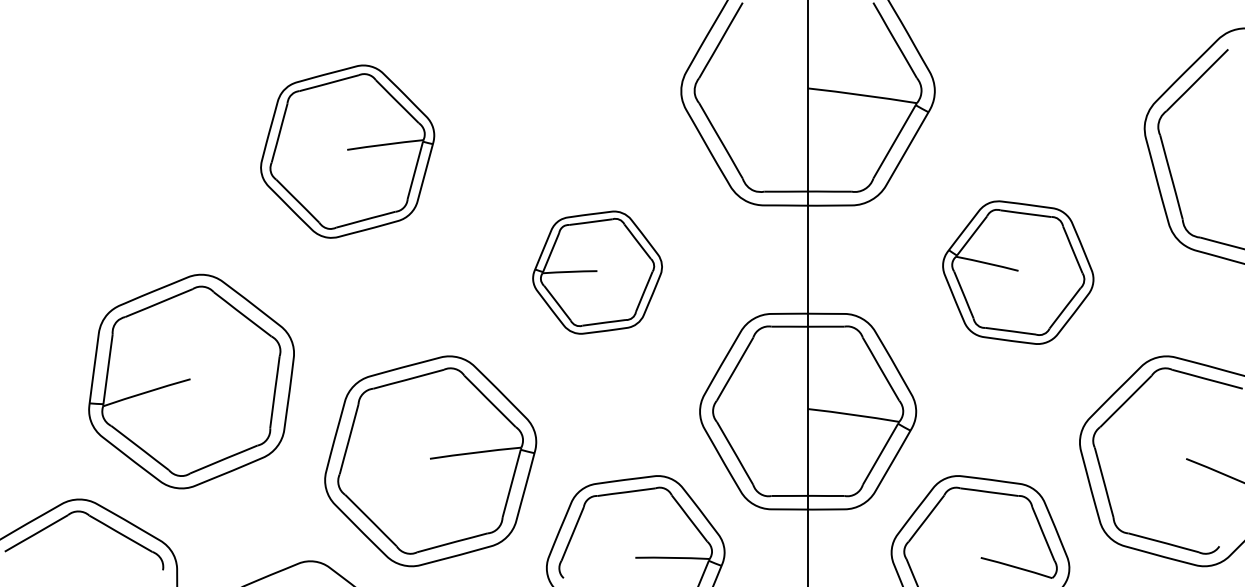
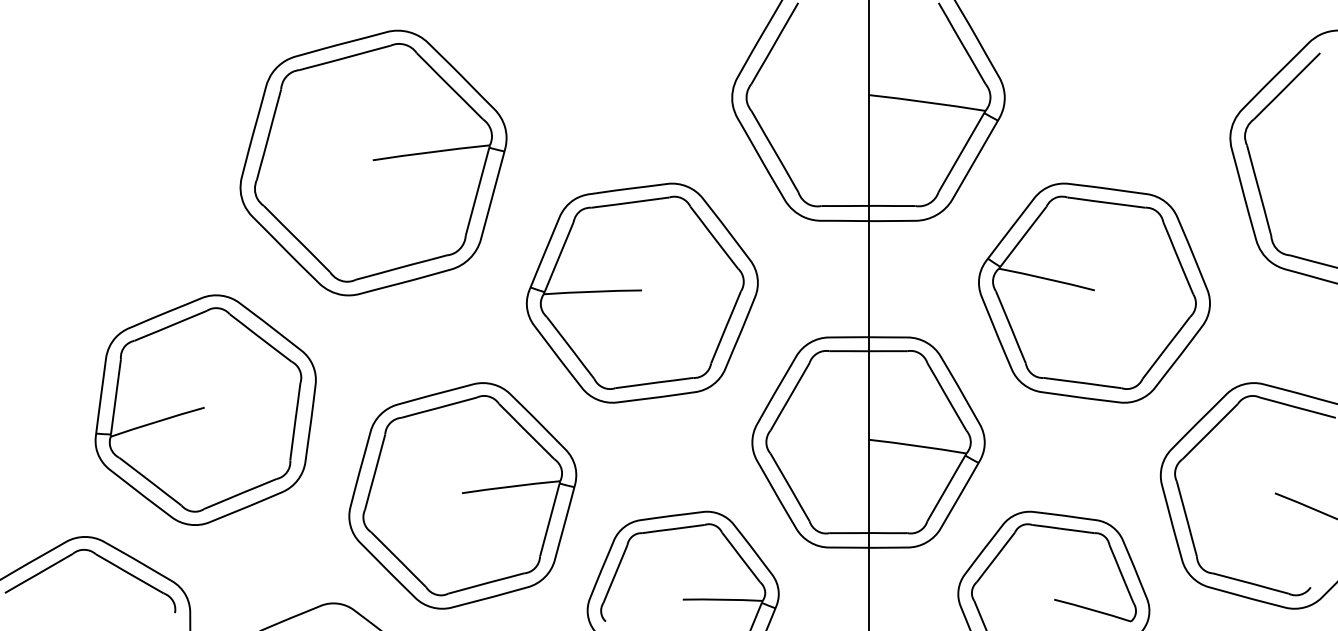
part: (347, 151) -> (373, 162), size x1.43
part: (596, 272) -> (641, 292), size x1.67
part: (1018, 272) -> (1094, 292), size x1.43

